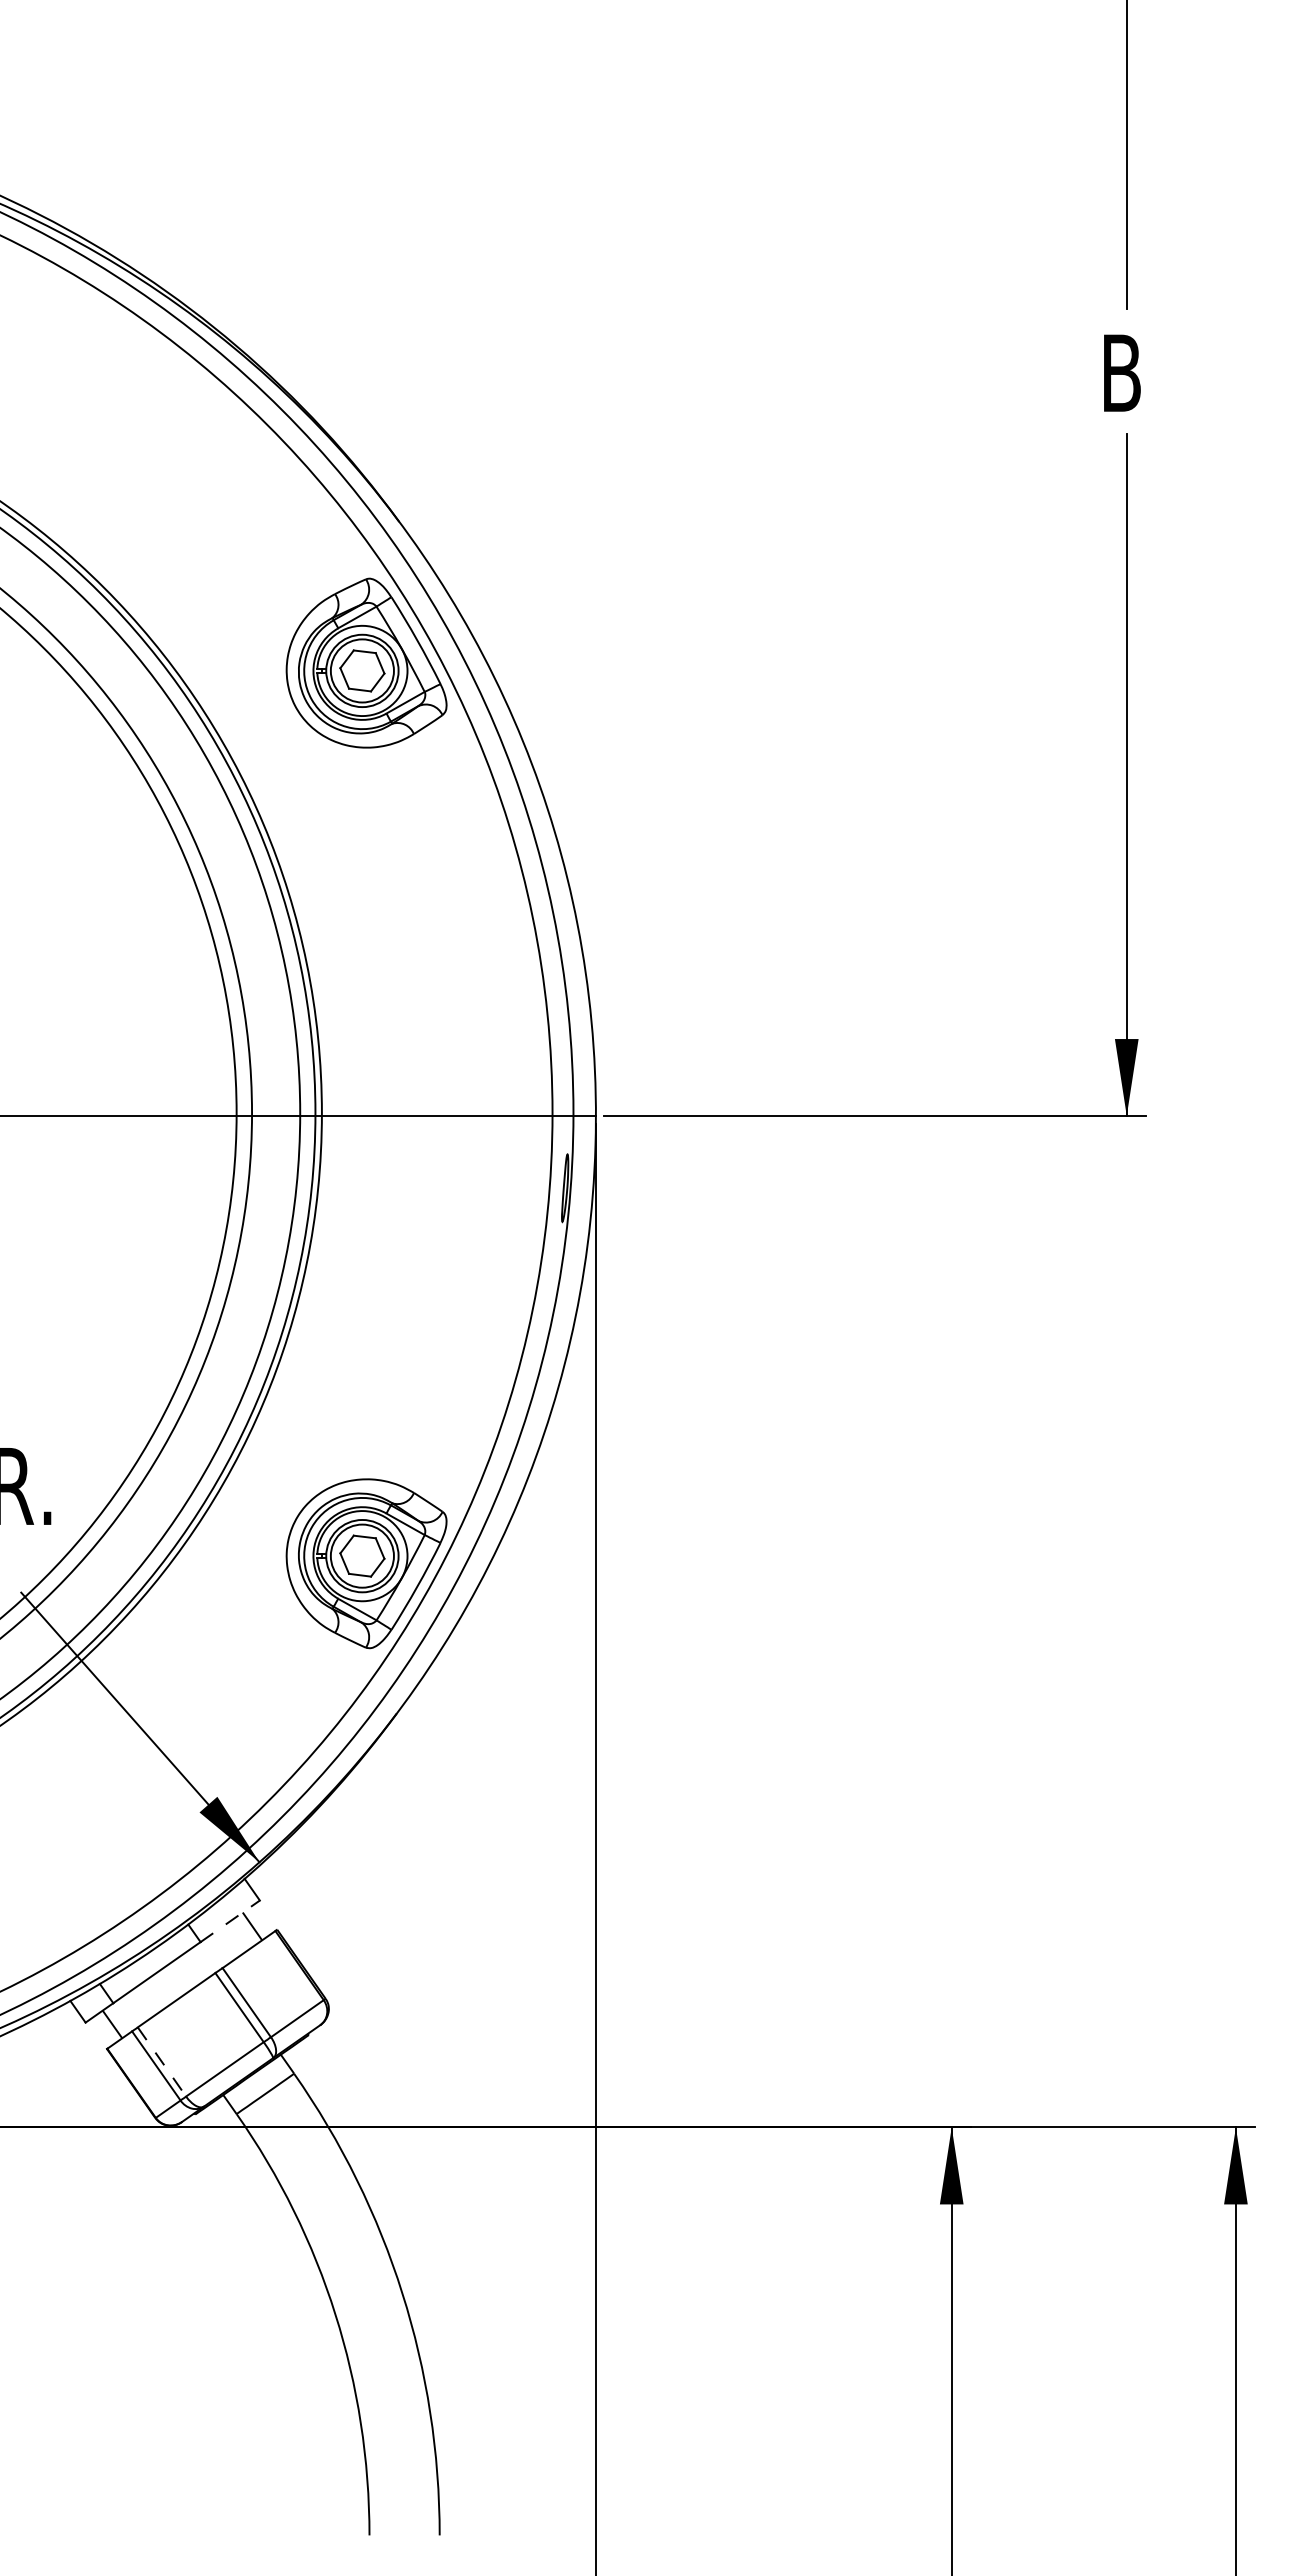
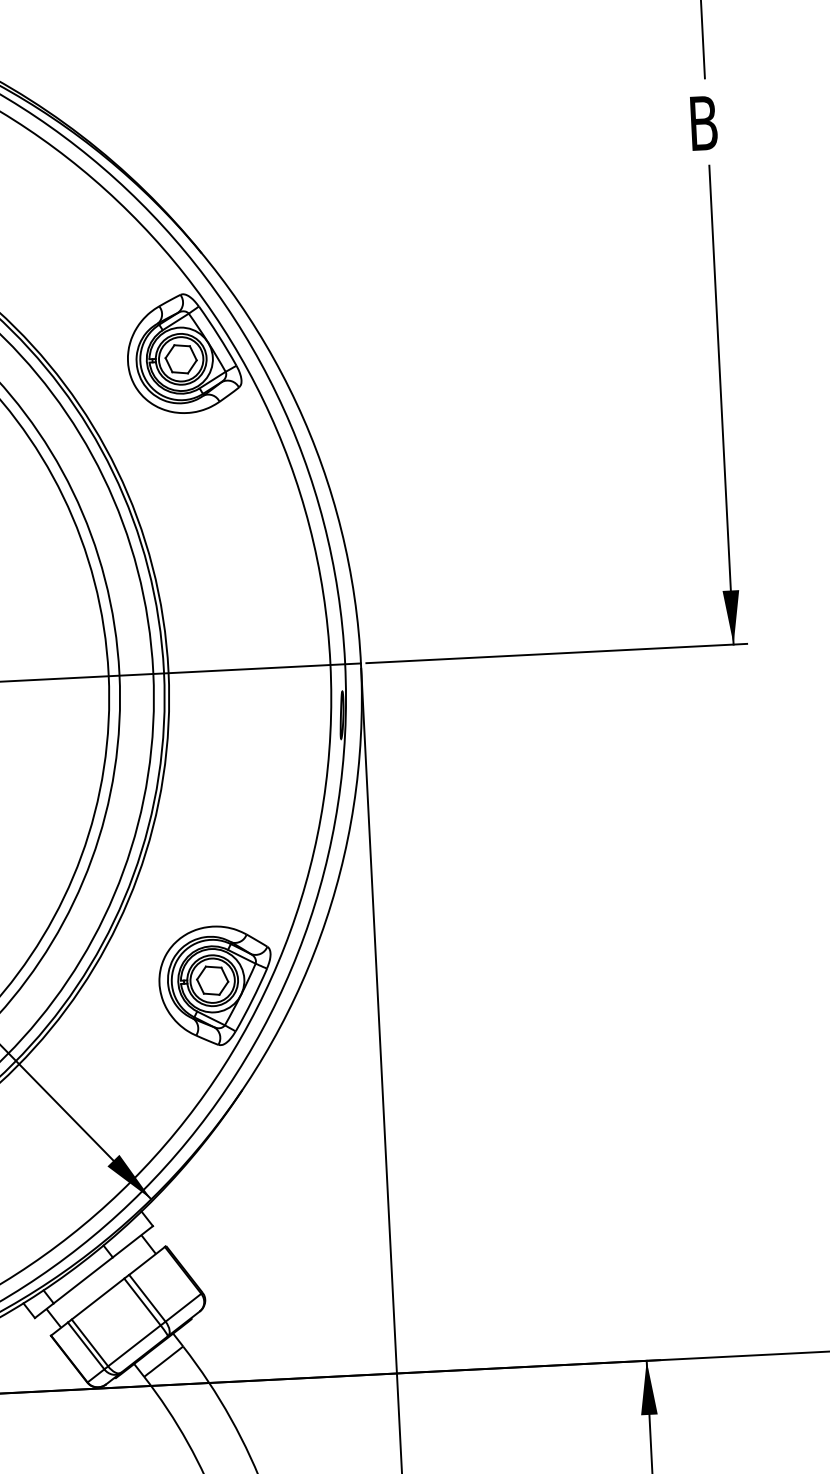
line: (230, 1921) -> (133, 1241), dashed -> solid
line: (162, 2062) -> (90, 1343), dashed -> solid

